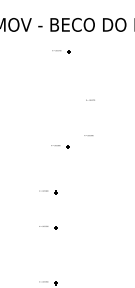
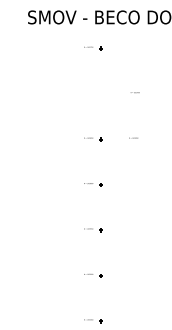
part: (61, 51) -> (93, 48), moved
text: (88, 134) -> (133, 137), moved
part: (60, 146) -> (93, 139), moved
part: (48, 227) -> (93, 230), moved

